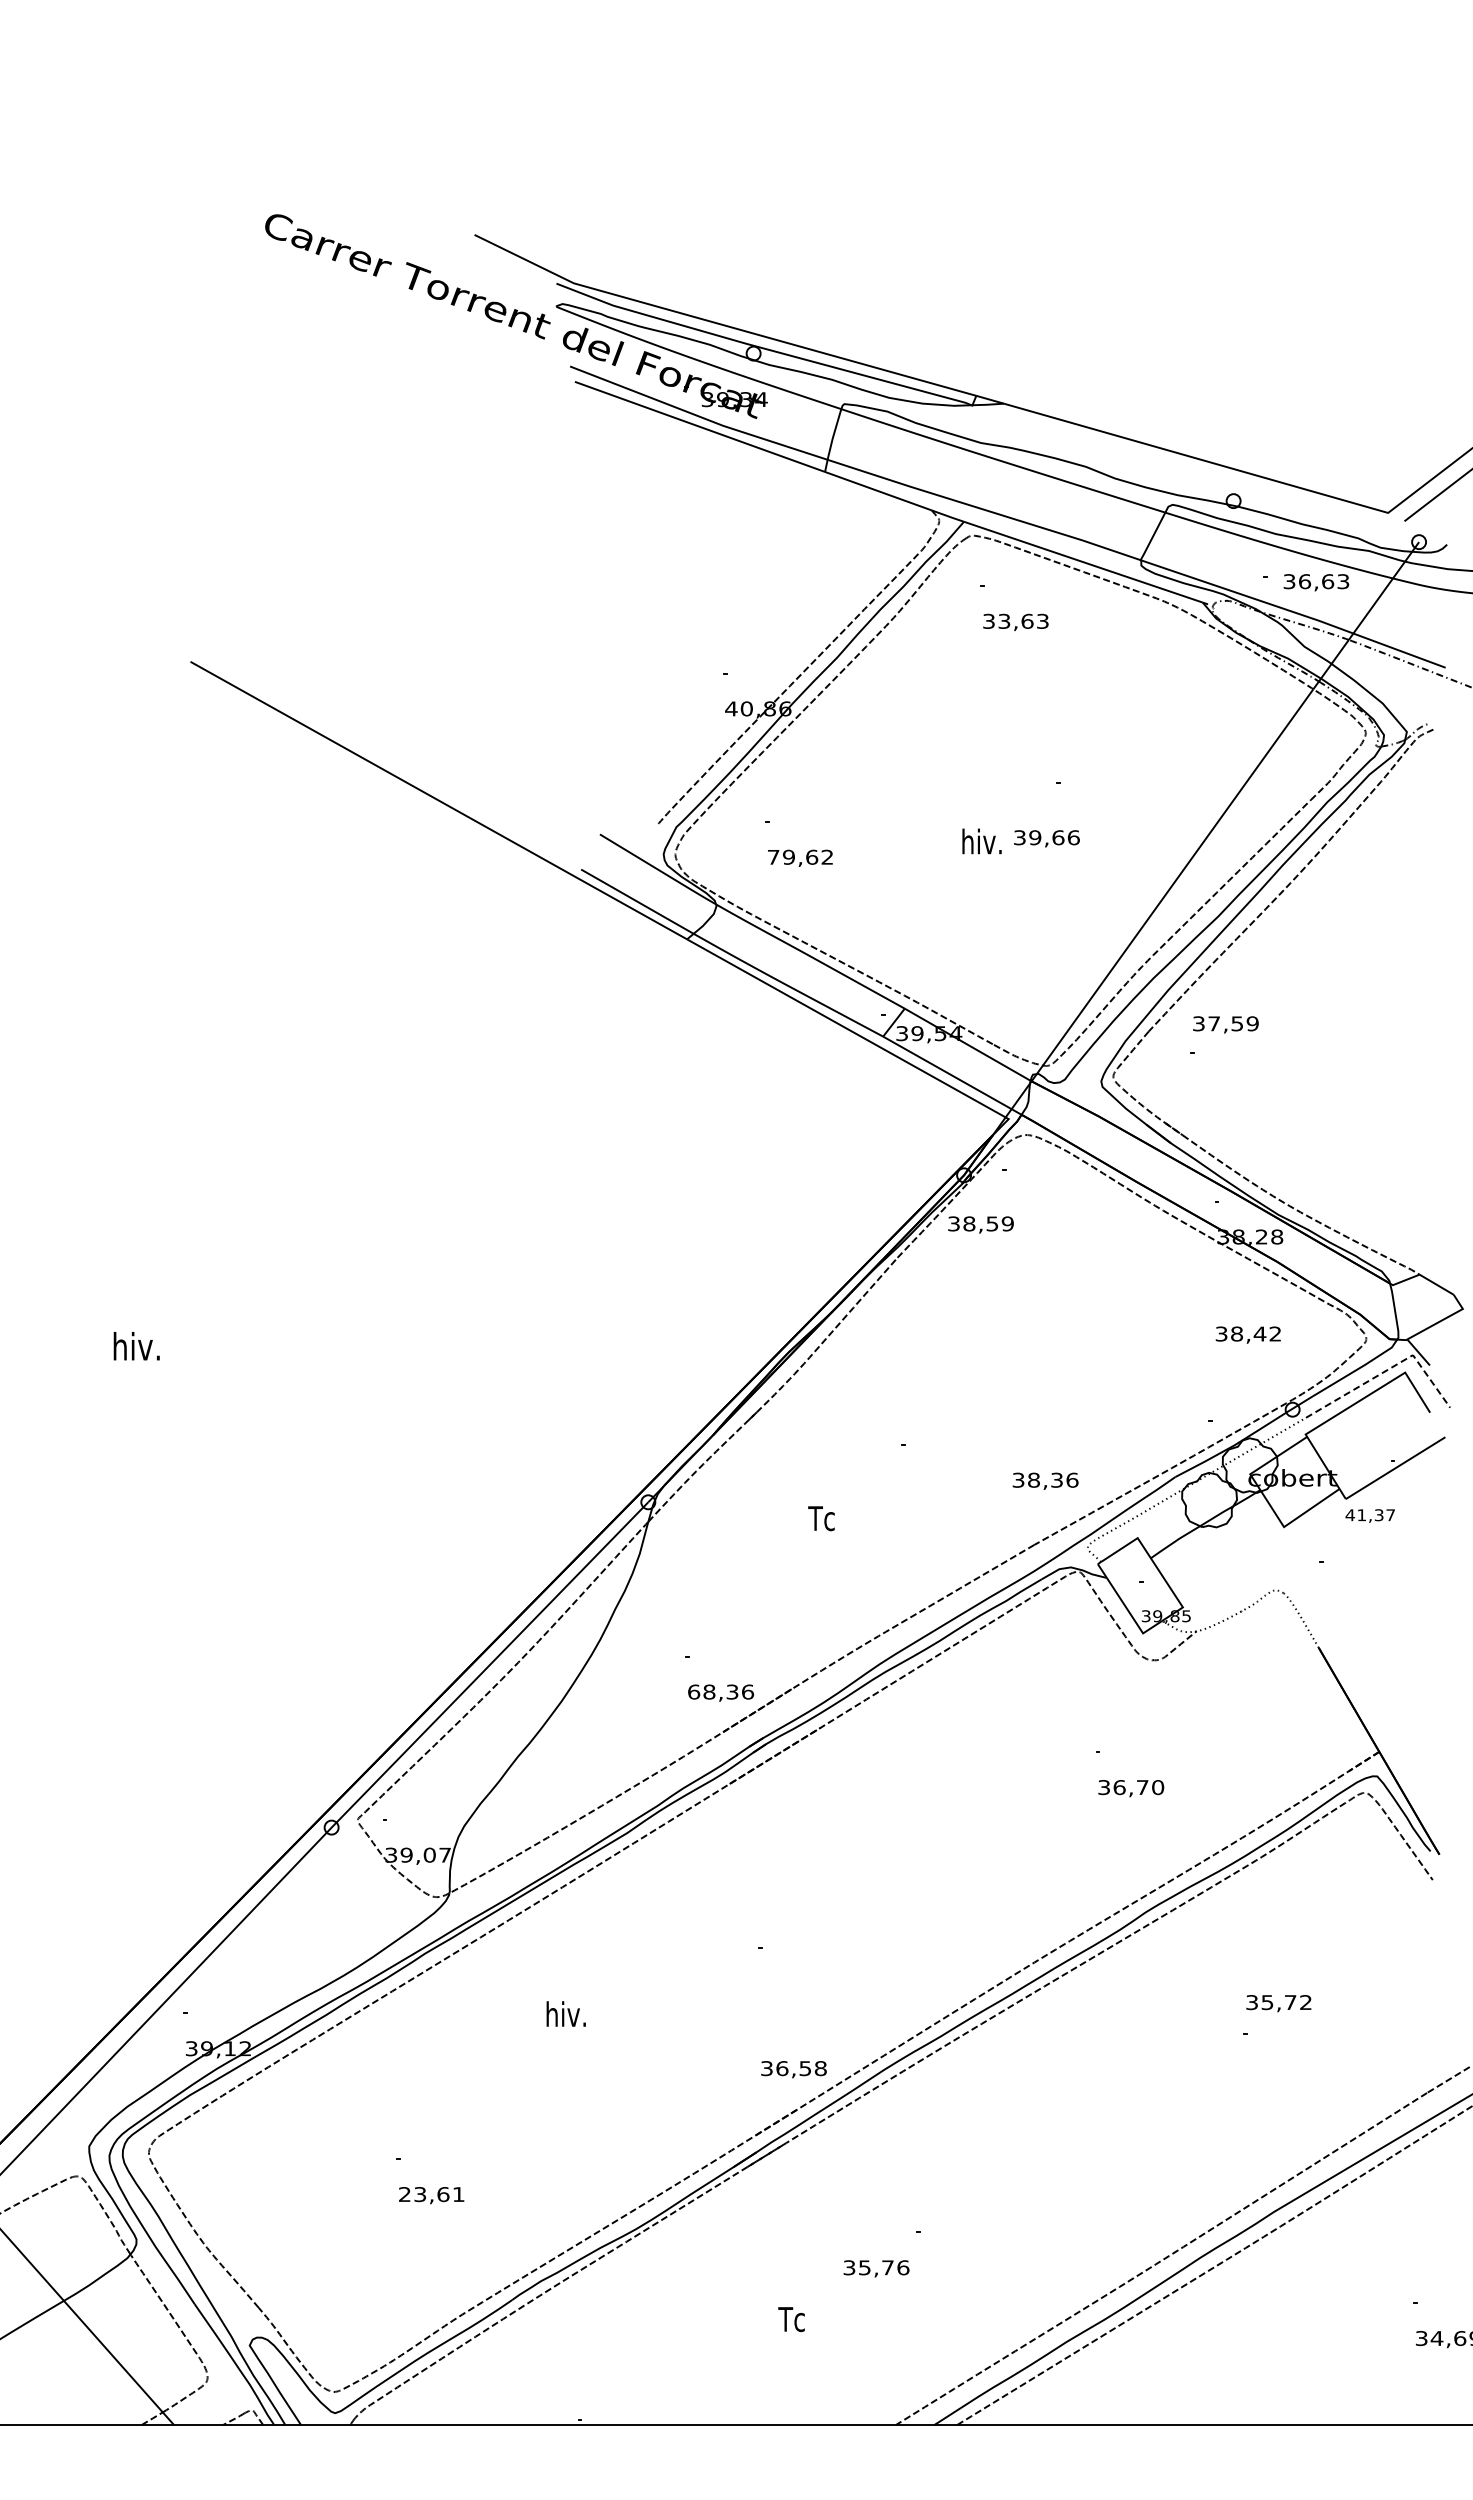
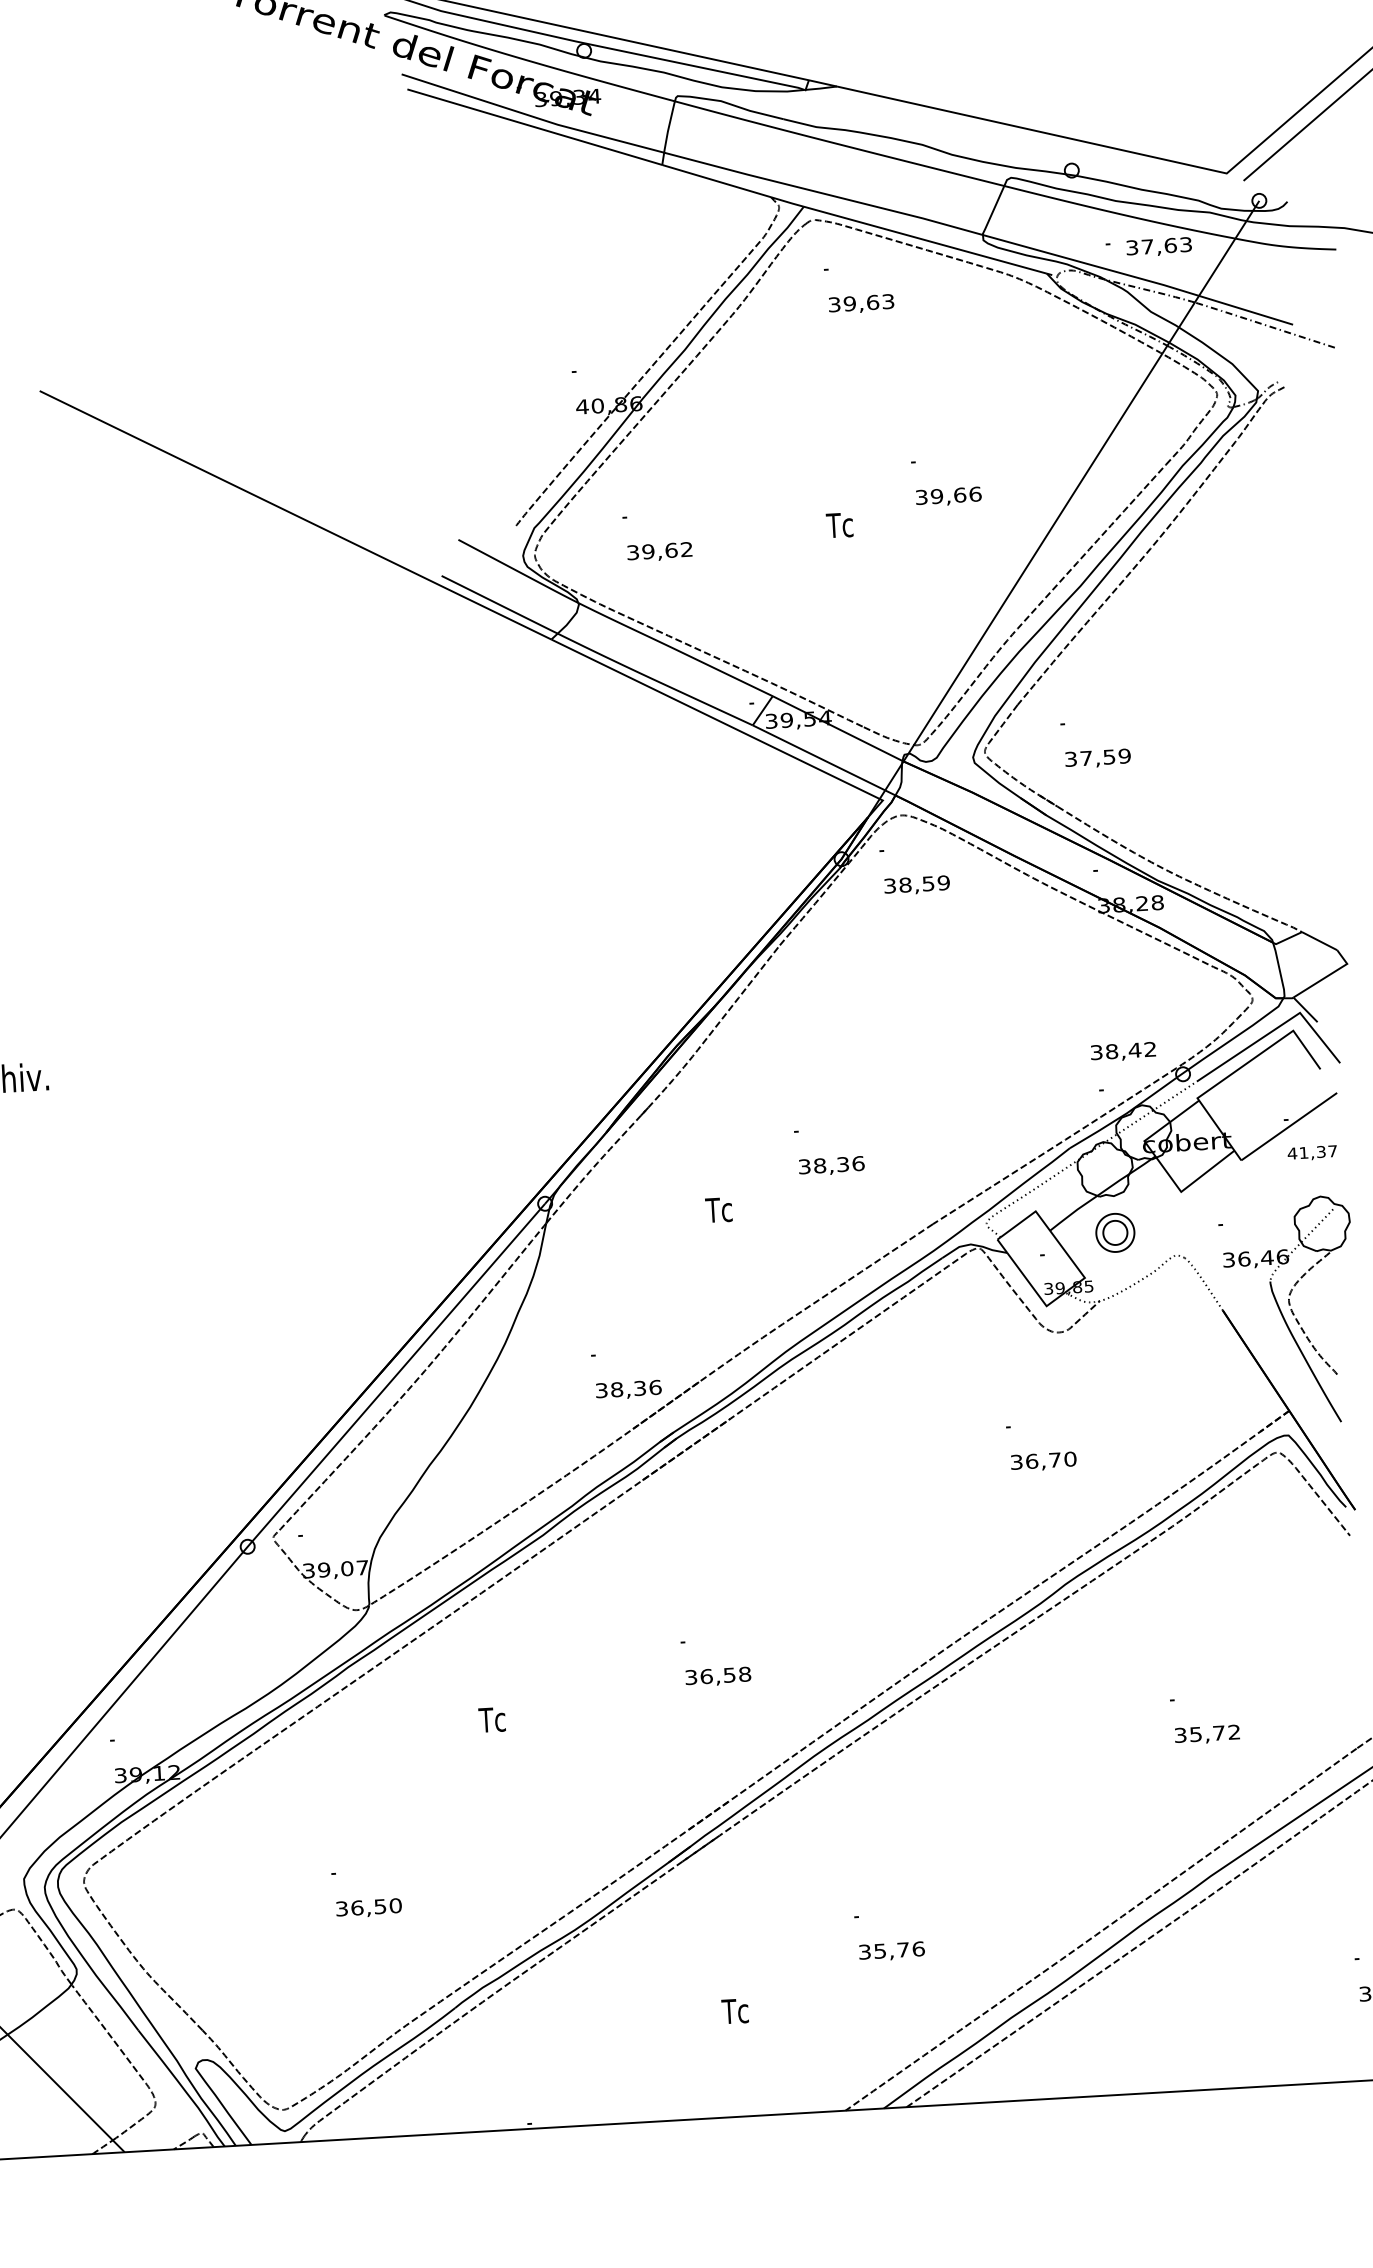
text: (1305, 581) -> (1148, 246), 36,63 -> 37,63
text: (1004, 620) -> (849, 302), 33,63 -> 39,63
text: (1046, 838) -> (948, 496), moved
text: (981, 841) -> (839, 524), hiv. -> Tc
text: (773, 856) -> (632, 551), 79,62 -> 39,62
text: (1225, 1024) -> (1097, 758), moved
text: (980, 1224) -> (916, 885), moved
text: (1247, 1334) -> (1122, 1051), moved
line: (1387, 1369) -> (1275, 1028), dashed -> solid
text: (1045, 1480) -> (831, 1165), moved
text: (1369, 1515) -> (1311, 1152), moved
part: (1215, 1564) -> (1114, 1233), added
part: (1386, 1652) -> (1290, 1311), added
text: (694, 1691) -> (602, 1390), 68,36 -> 38,36
text: (1278, 2003) -> (1206, 1734), moved
text: (565, 2014) -> (491, 1719), hiv. -> Tc
text: (793, 2069) -> (717, 1676), moved
text: (431, 2194) -> (368, 1907), 23,61 -> 36,50
text: (876, 2268) -> (891, 1951), moved

